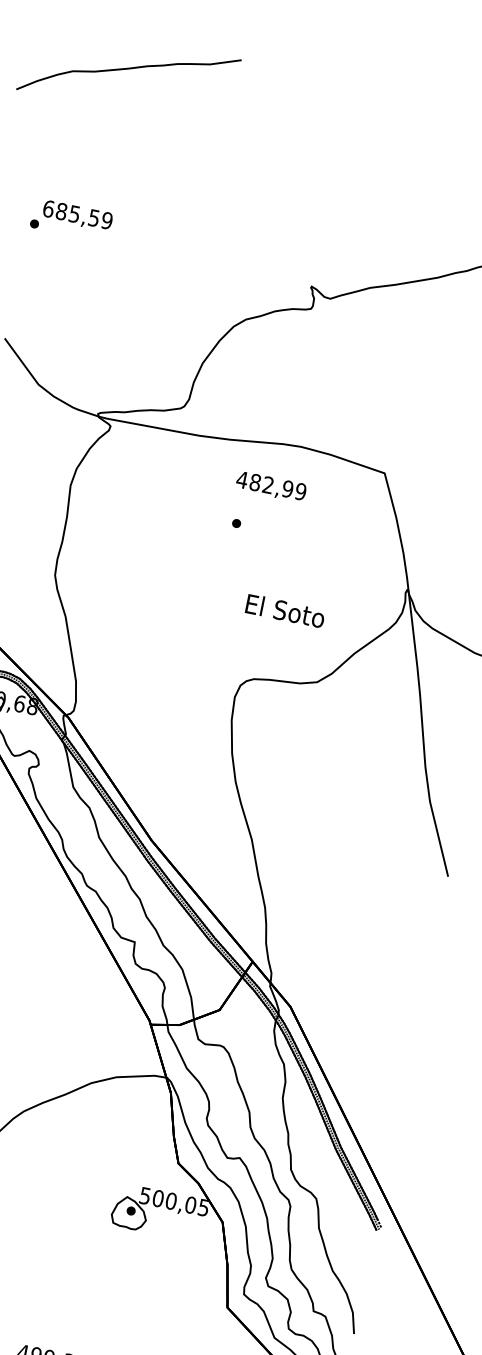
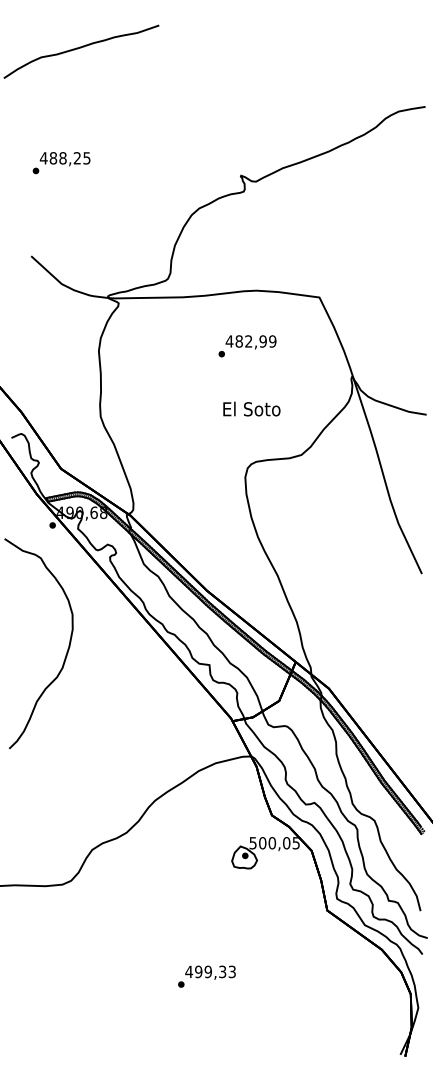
text: (76, 214) -> (64, 158), 685,59 -> 488,25
text: (270, 487) -> (250, 342), moved
text: (285, 610) -> (251, 408), moved

